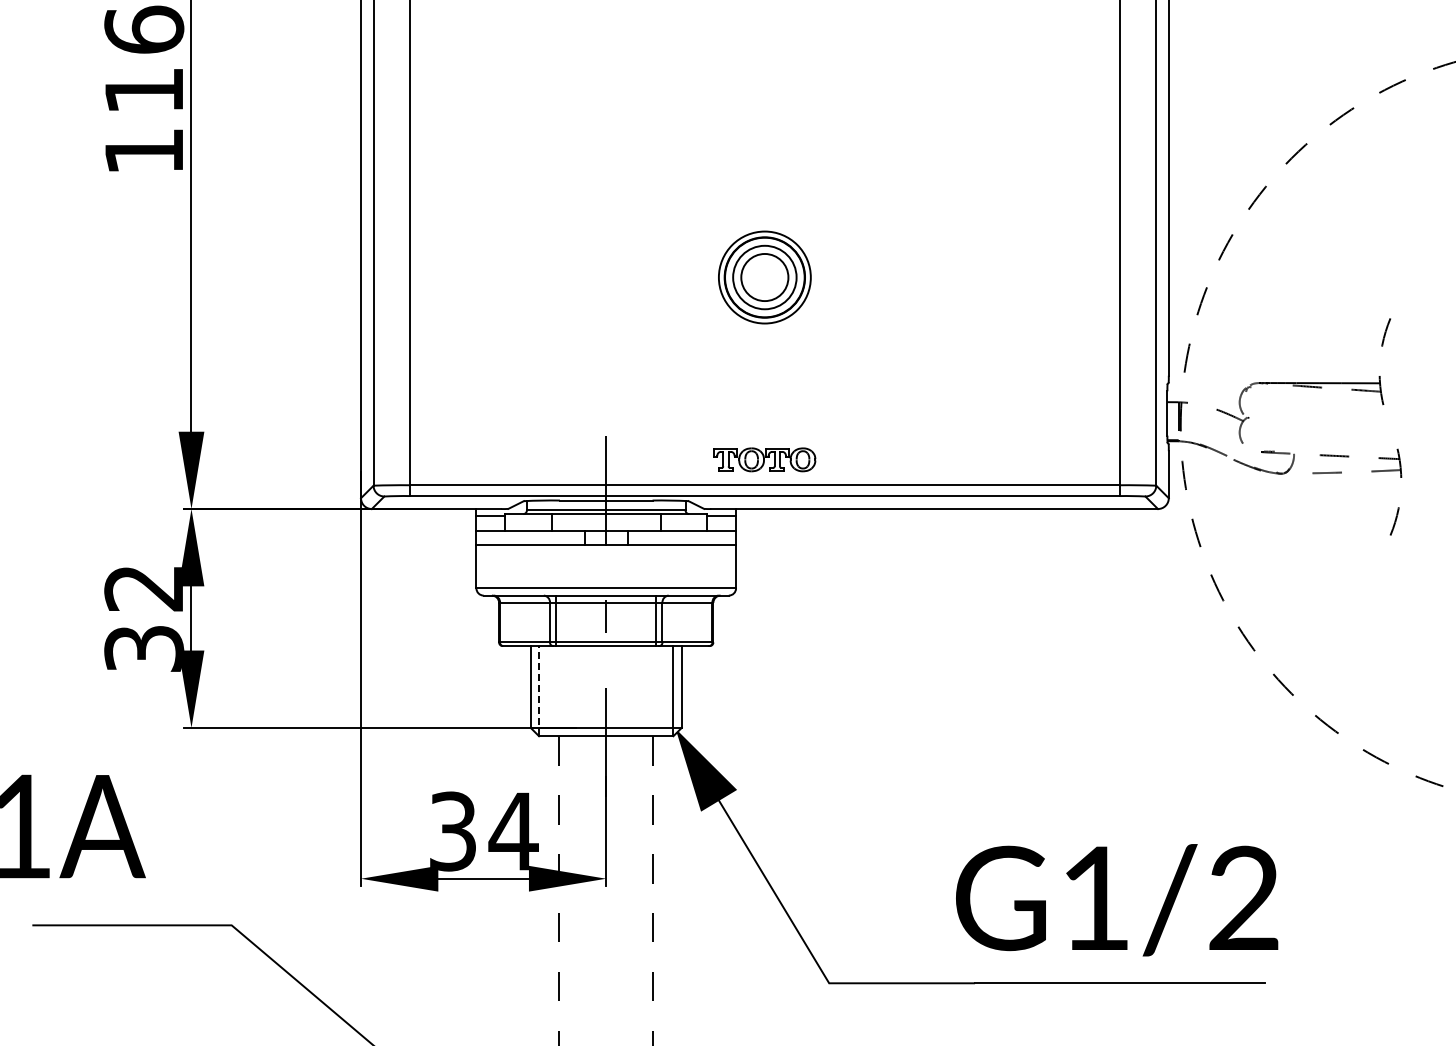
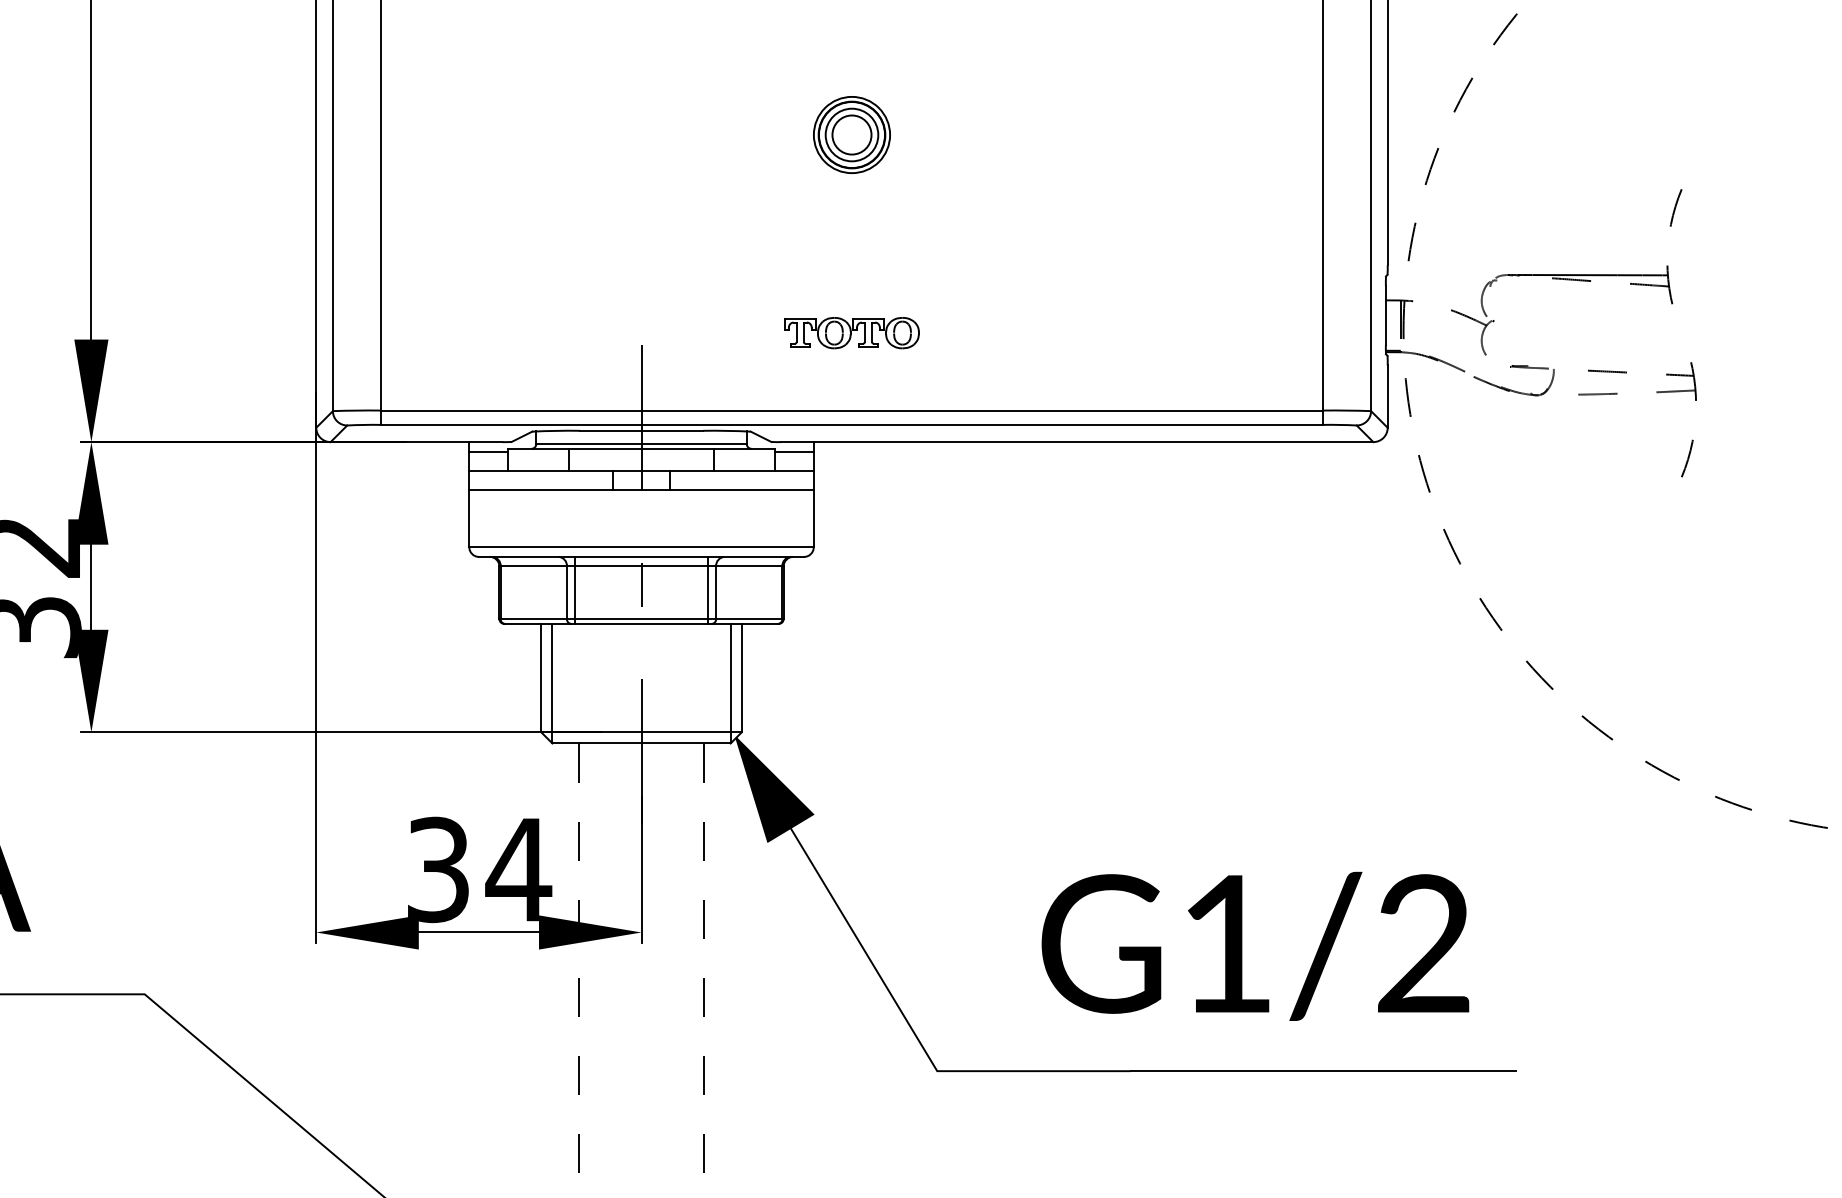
part: (764, 277) -> (851, 134), size x0.62
part: (764, 459) -> (851, 332), moved
line: (539, 690) -> (553, 682), dashed -> solid
text: (1117, 900) -> (1255, 946), moved

